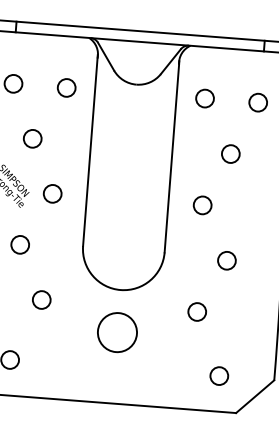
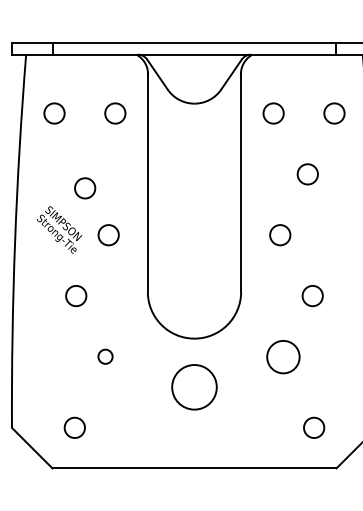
circle: (33, 138) -> (85, 188), moved
circle: (41, 299) -> (105, 356), size x0.7
circle: (197, 311) -> (283, 356), size x1.6

